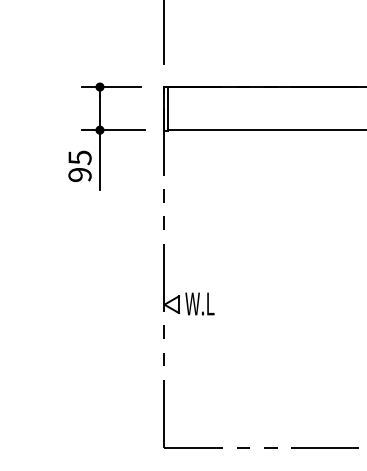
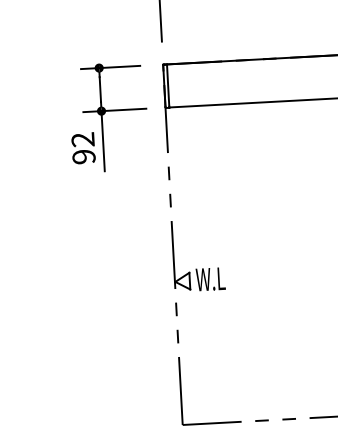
text: (79, 157) -> (82, 139), 95 -> 92

